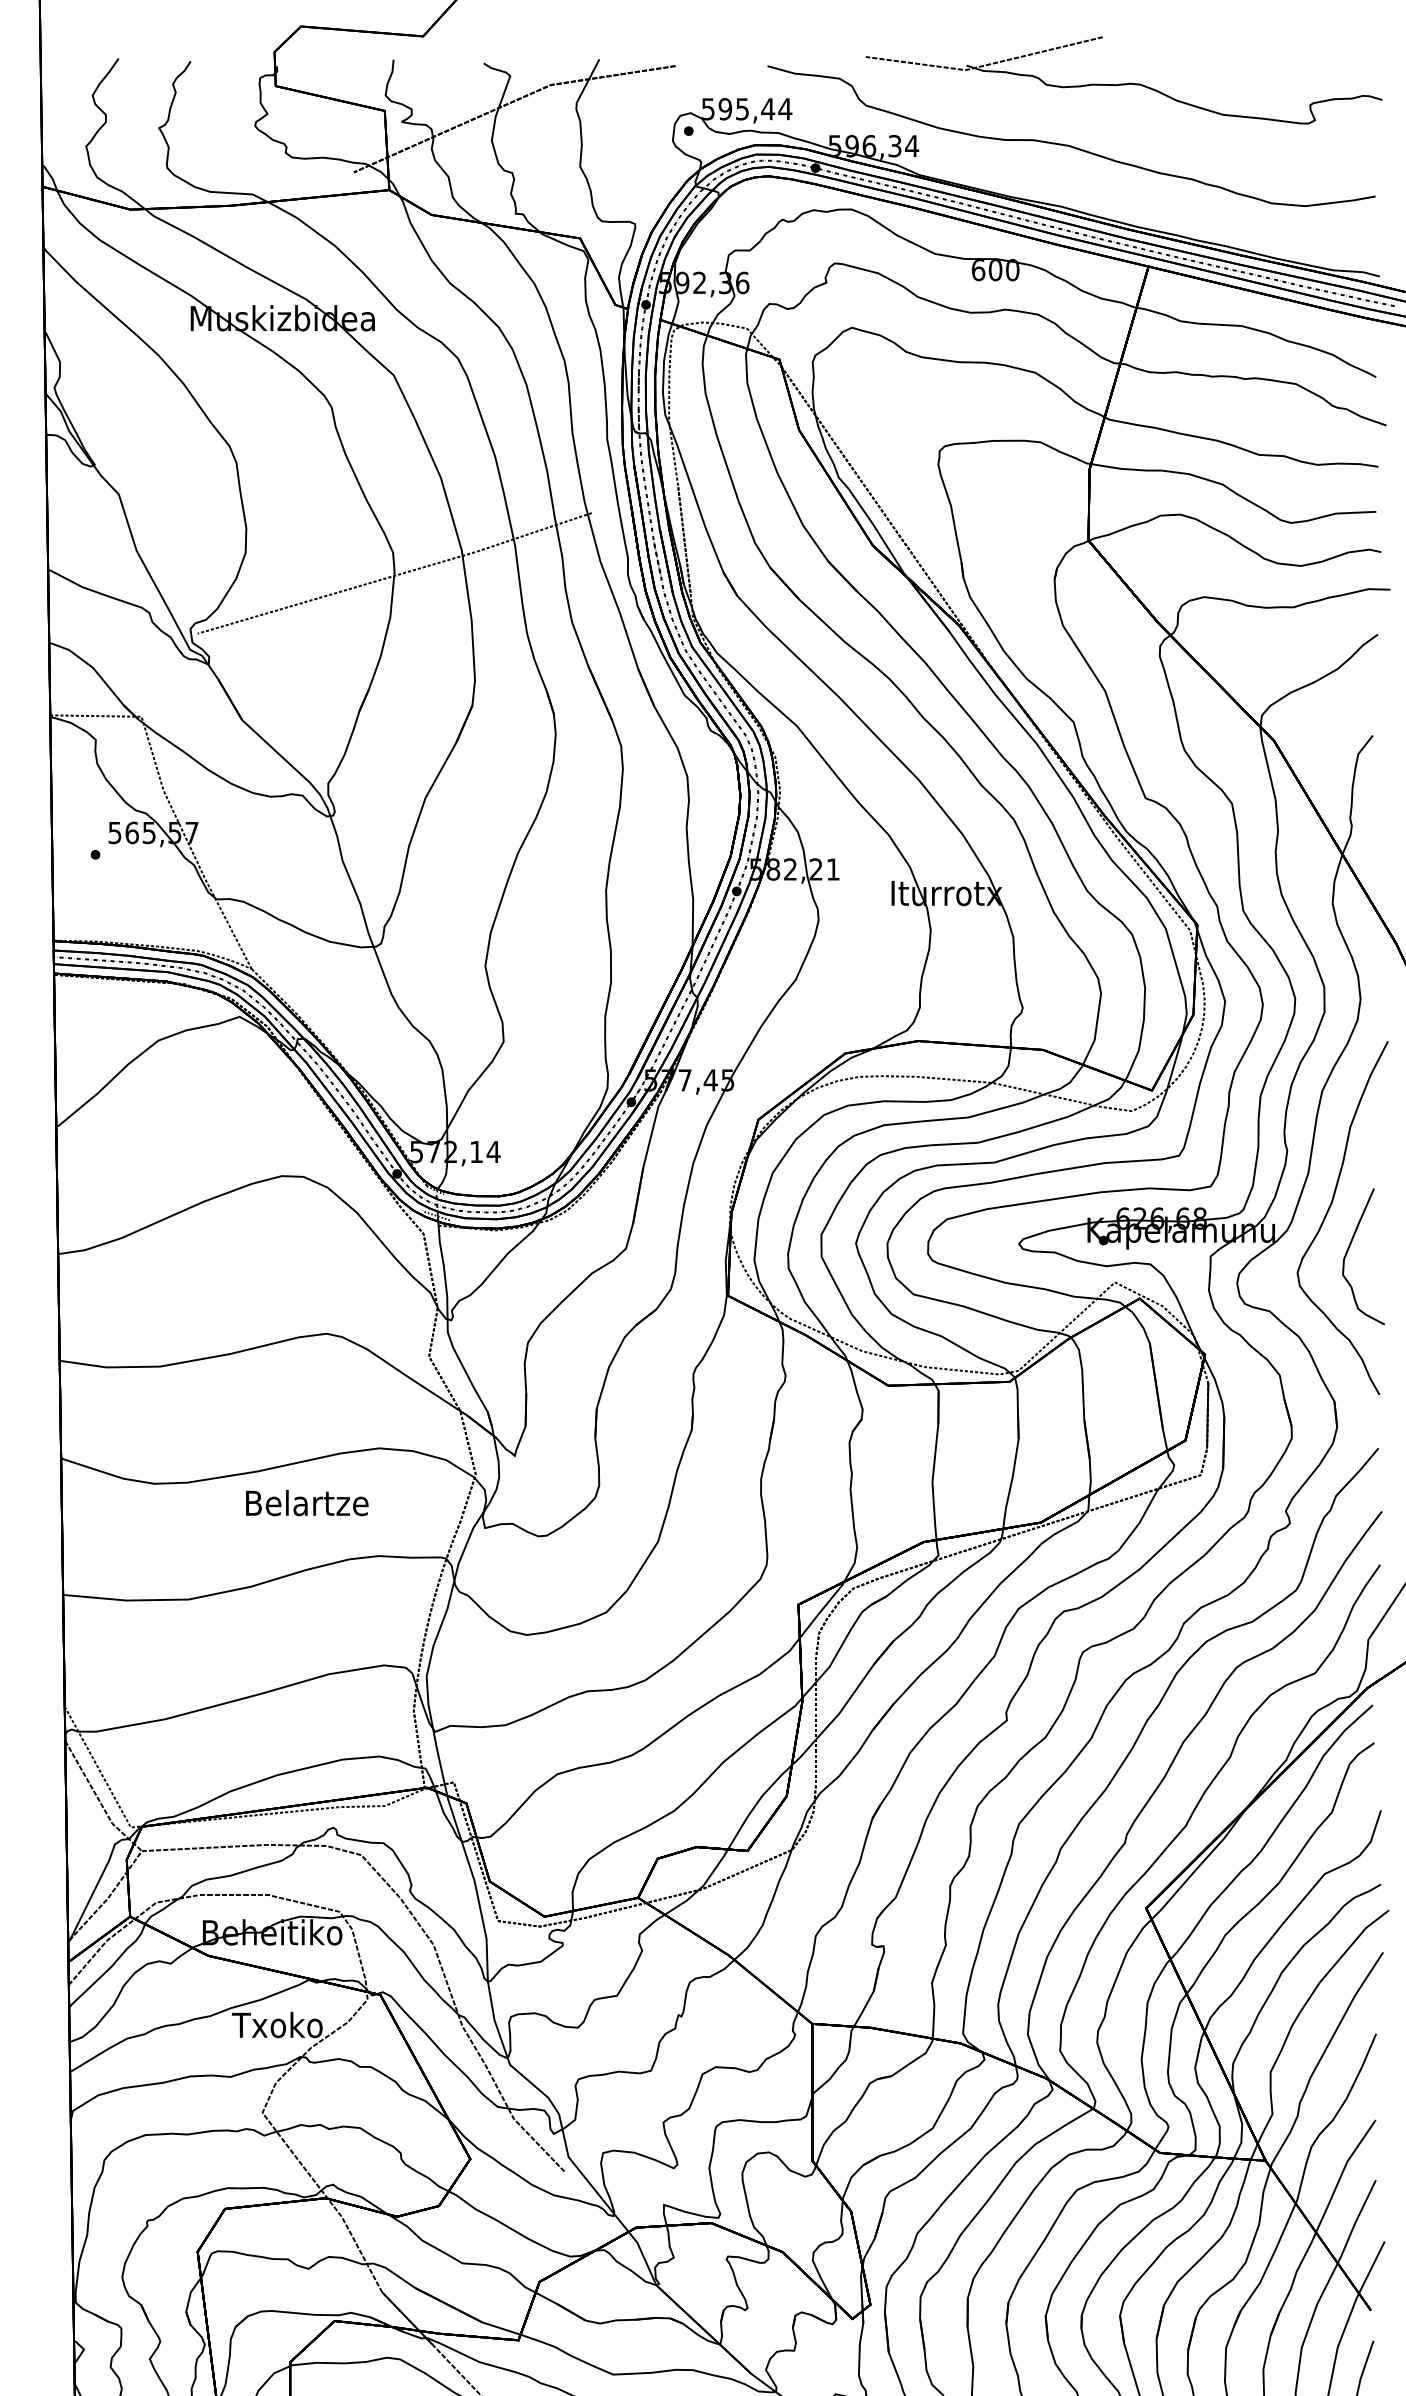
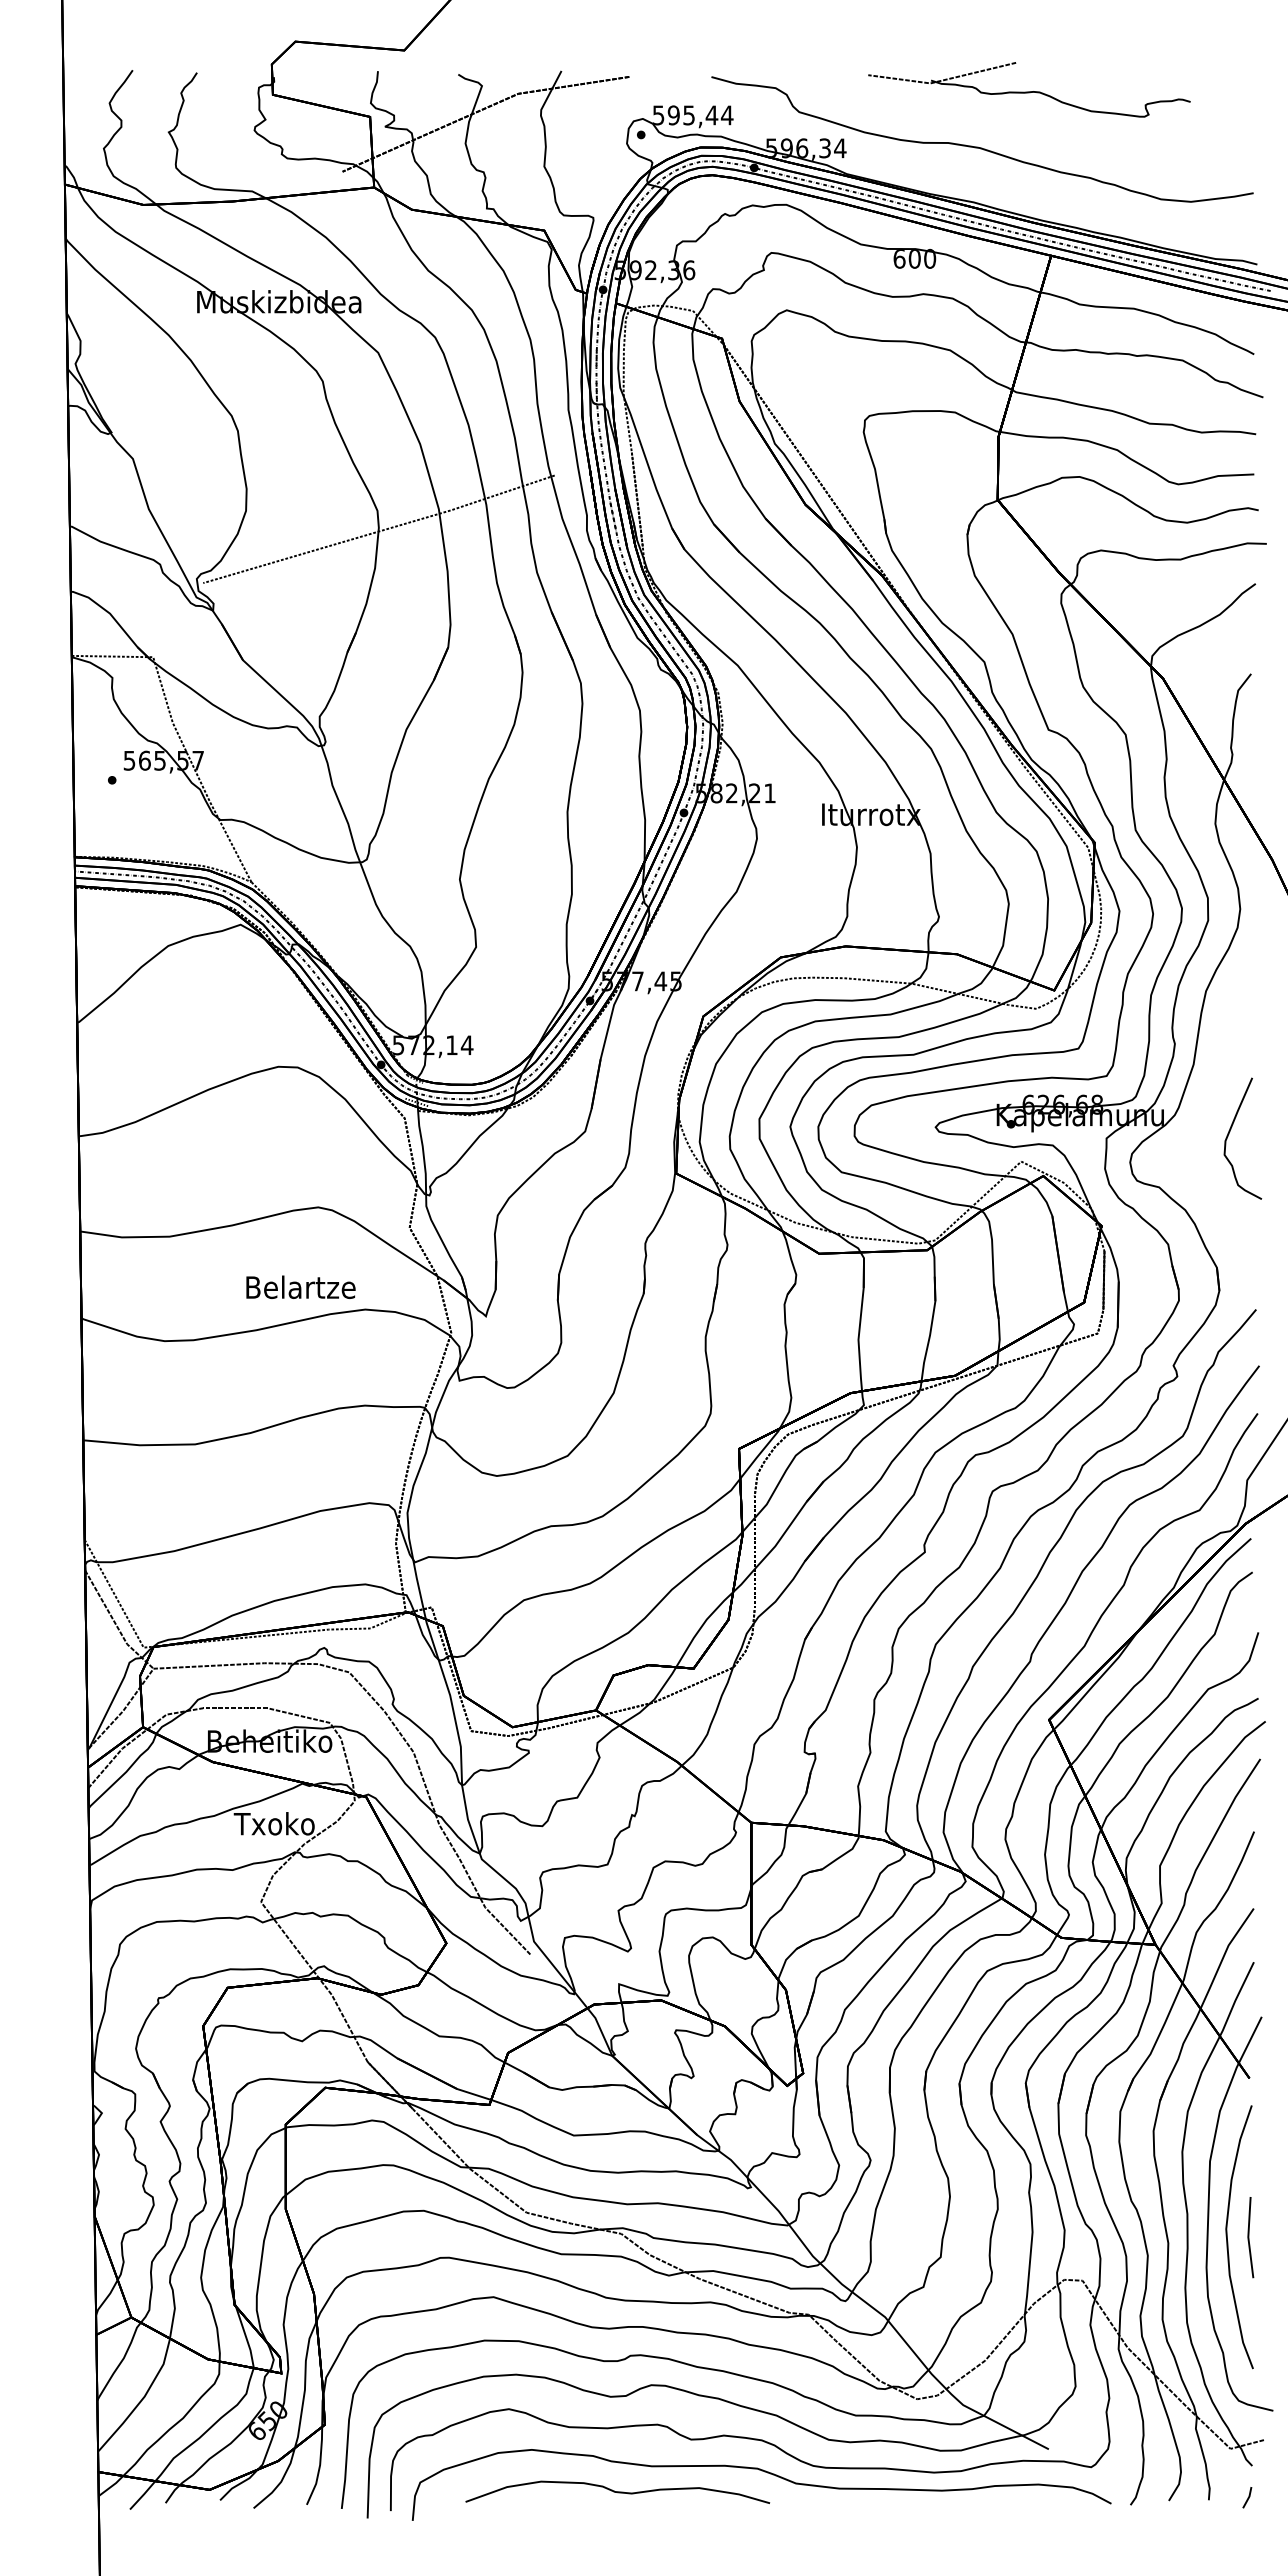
part: (1124, 80) -> (1029, 89), size x0.7
curve: (1329, 1210) -> (1212, 1097), removed
text: (306, 1502) -> (300, 1286), moved

